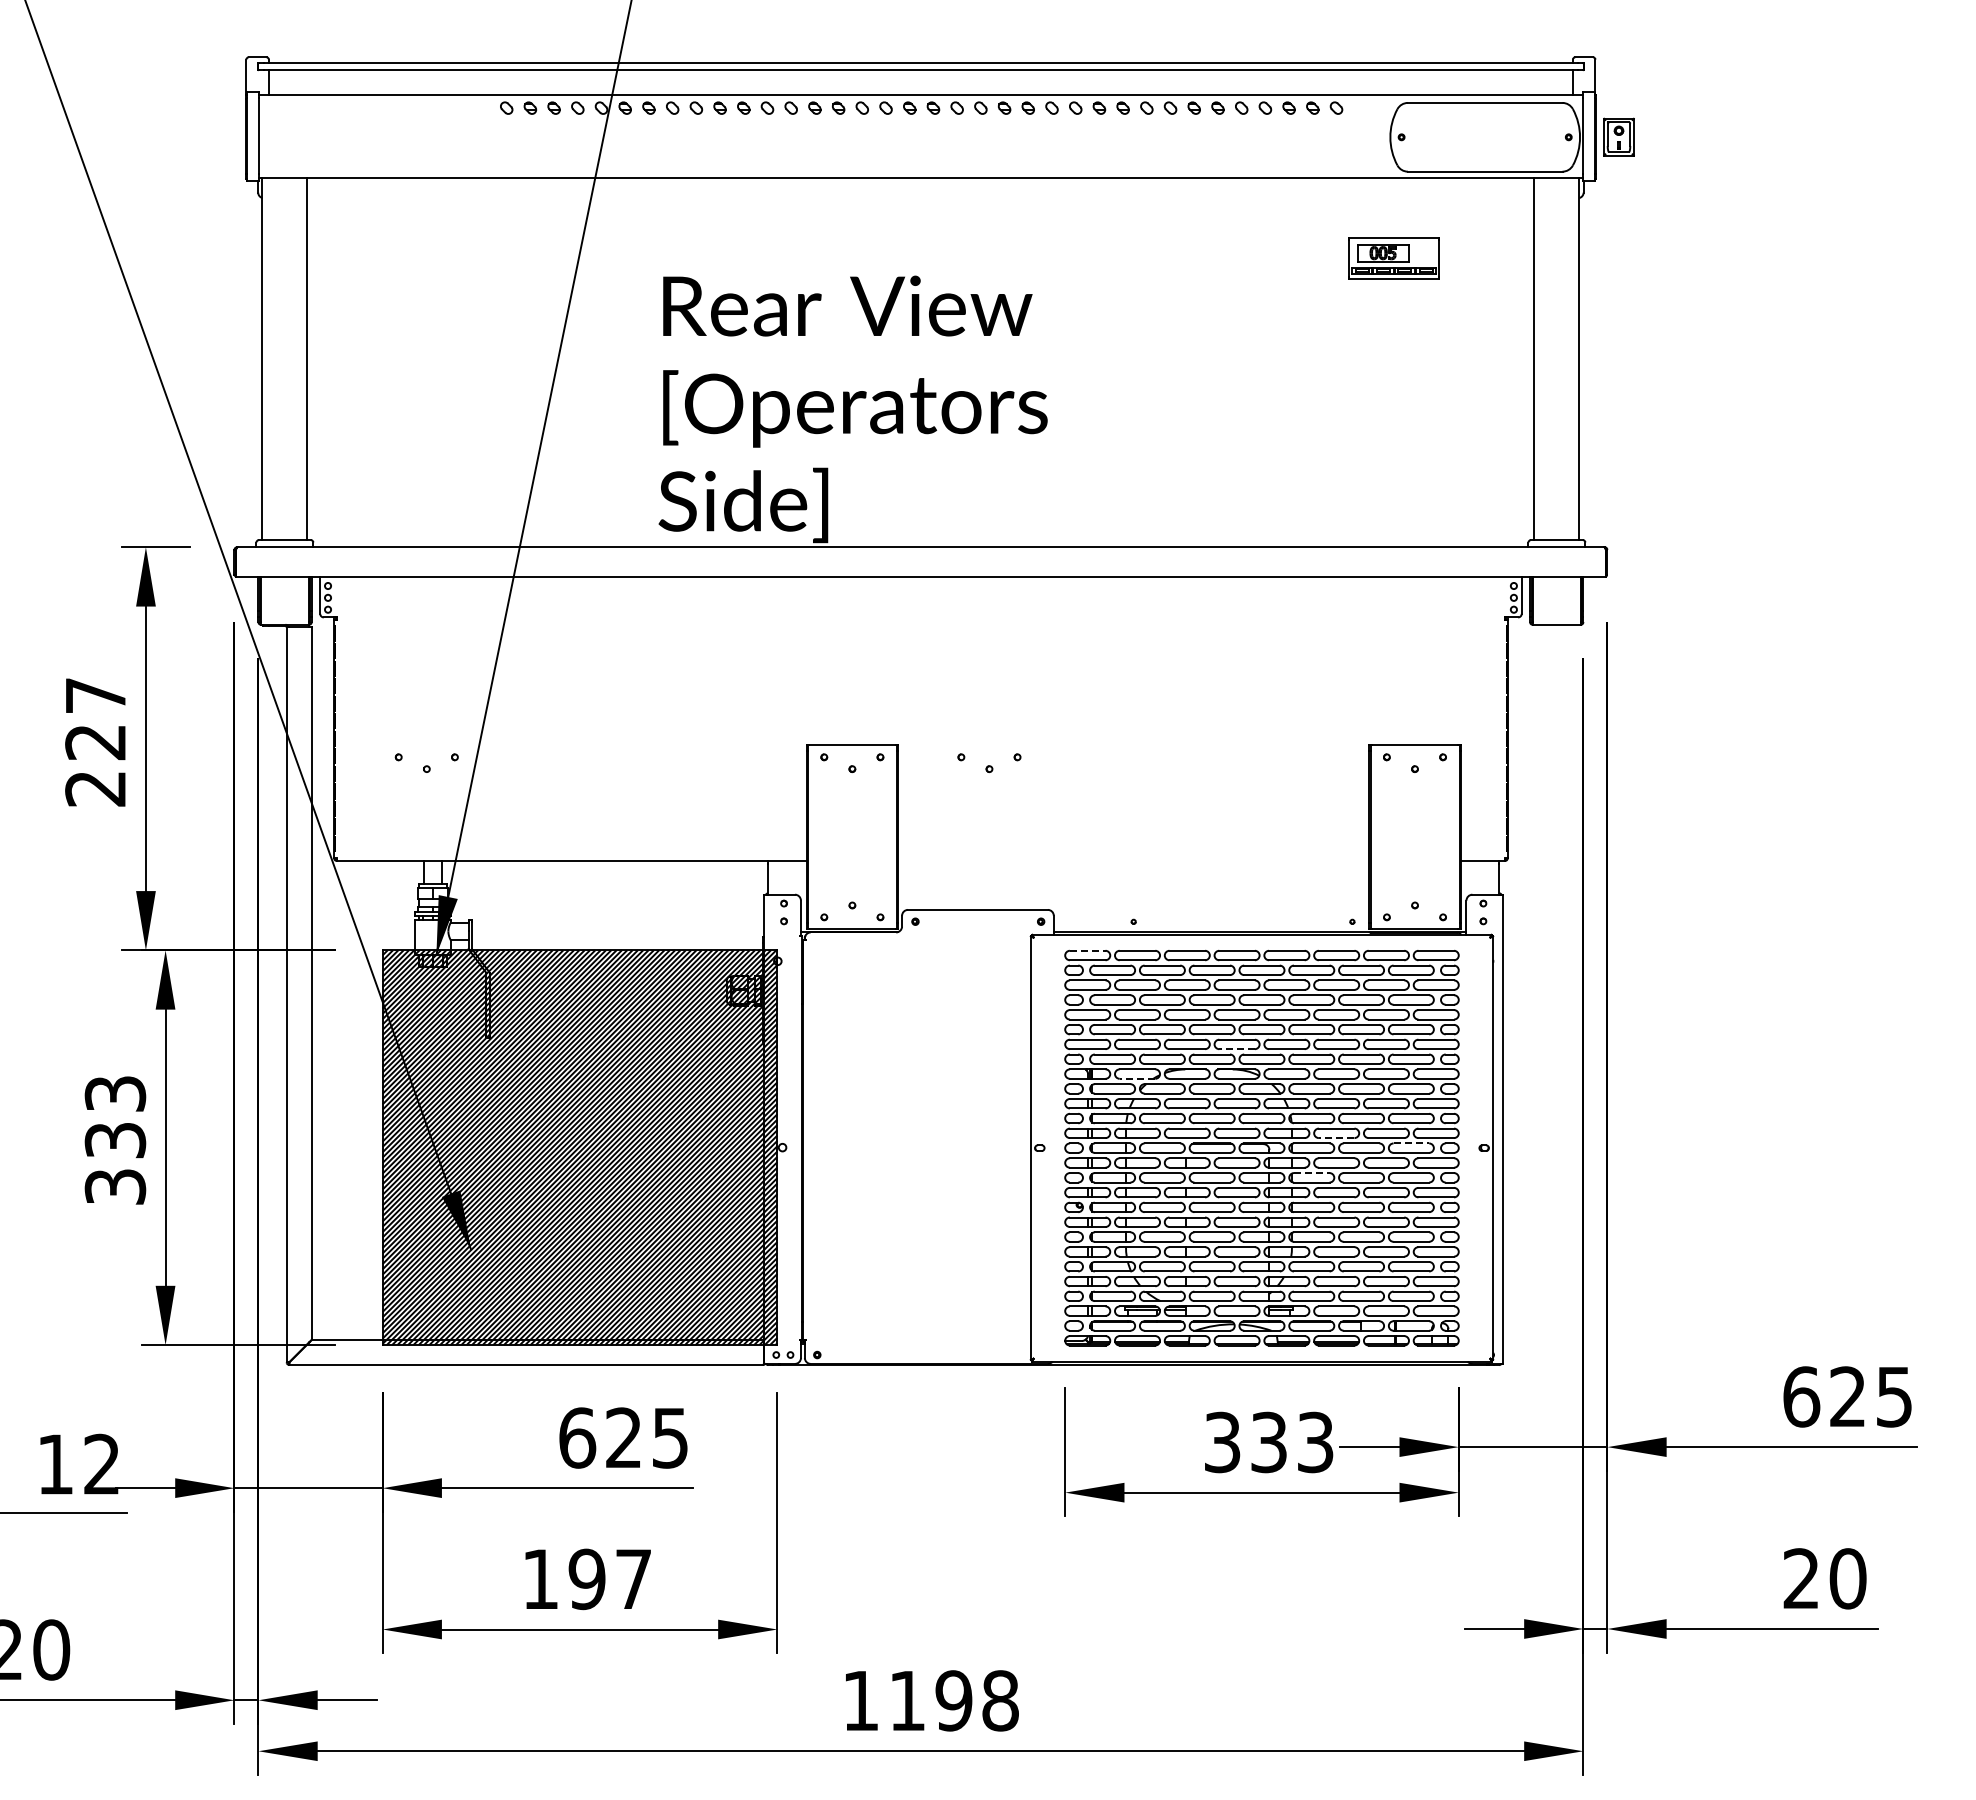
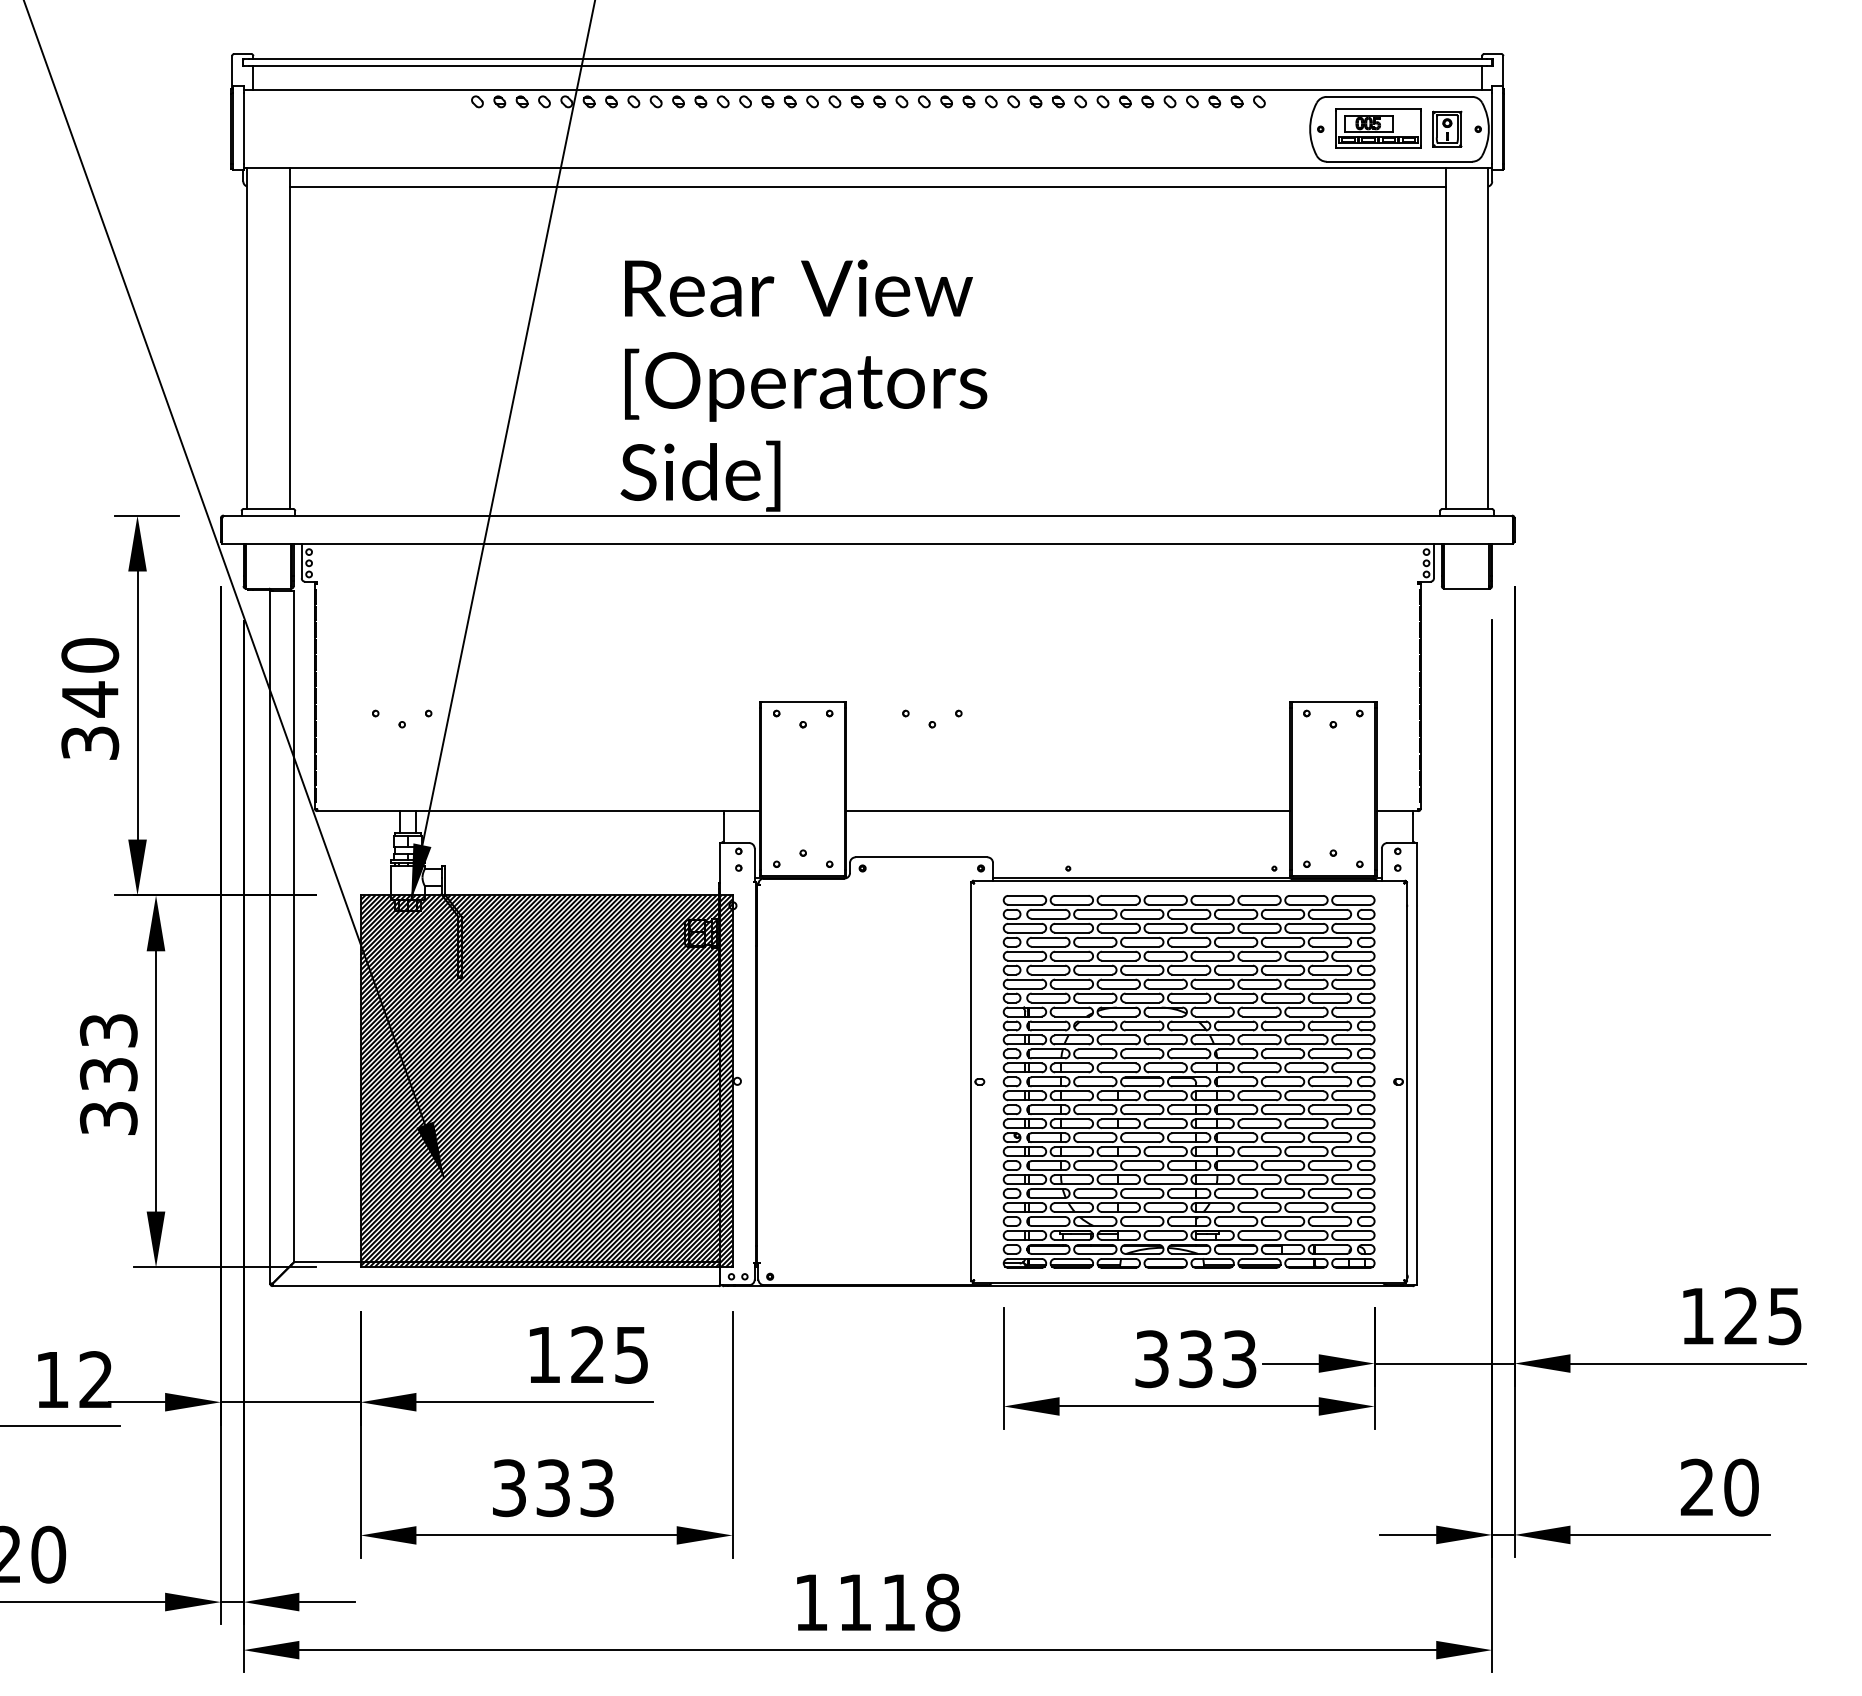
part: (1618, 136) -> (1446, 128), moved
line: (920, 198) -> (867, 186), added
part: (1393, 258) -> (1378, 128), moved
text: (95, 741) -> (89, 698), 227 -> 340
line: (1133, 860) -> (1068, 810), added
line: (1087, 950) -> (1024, 895), dashed -> solid
line: (1237, 1049) -> (1166, 988), dashed -> solid
line: (1137, 1078) -> (1071, 1016), dashed -> solid
line: (1336, 1138) -> (1259, 1072), dashed -> solid
line: (1411, 1143) -> (1330, 1077), dashed -> solid
line: (1311, 1173) -> (1235, 1105), dashed -> solid
text: (1801, 1396) -> (1697, 1315), 625 -> 125
text: (577, 1437) -> (544, 1354), 625 -> 125
text: (587, 1579) -> (553, 1488), 197 -> 333
text: (953, 1700) -> (898, 1602), 1198 -> 1118

